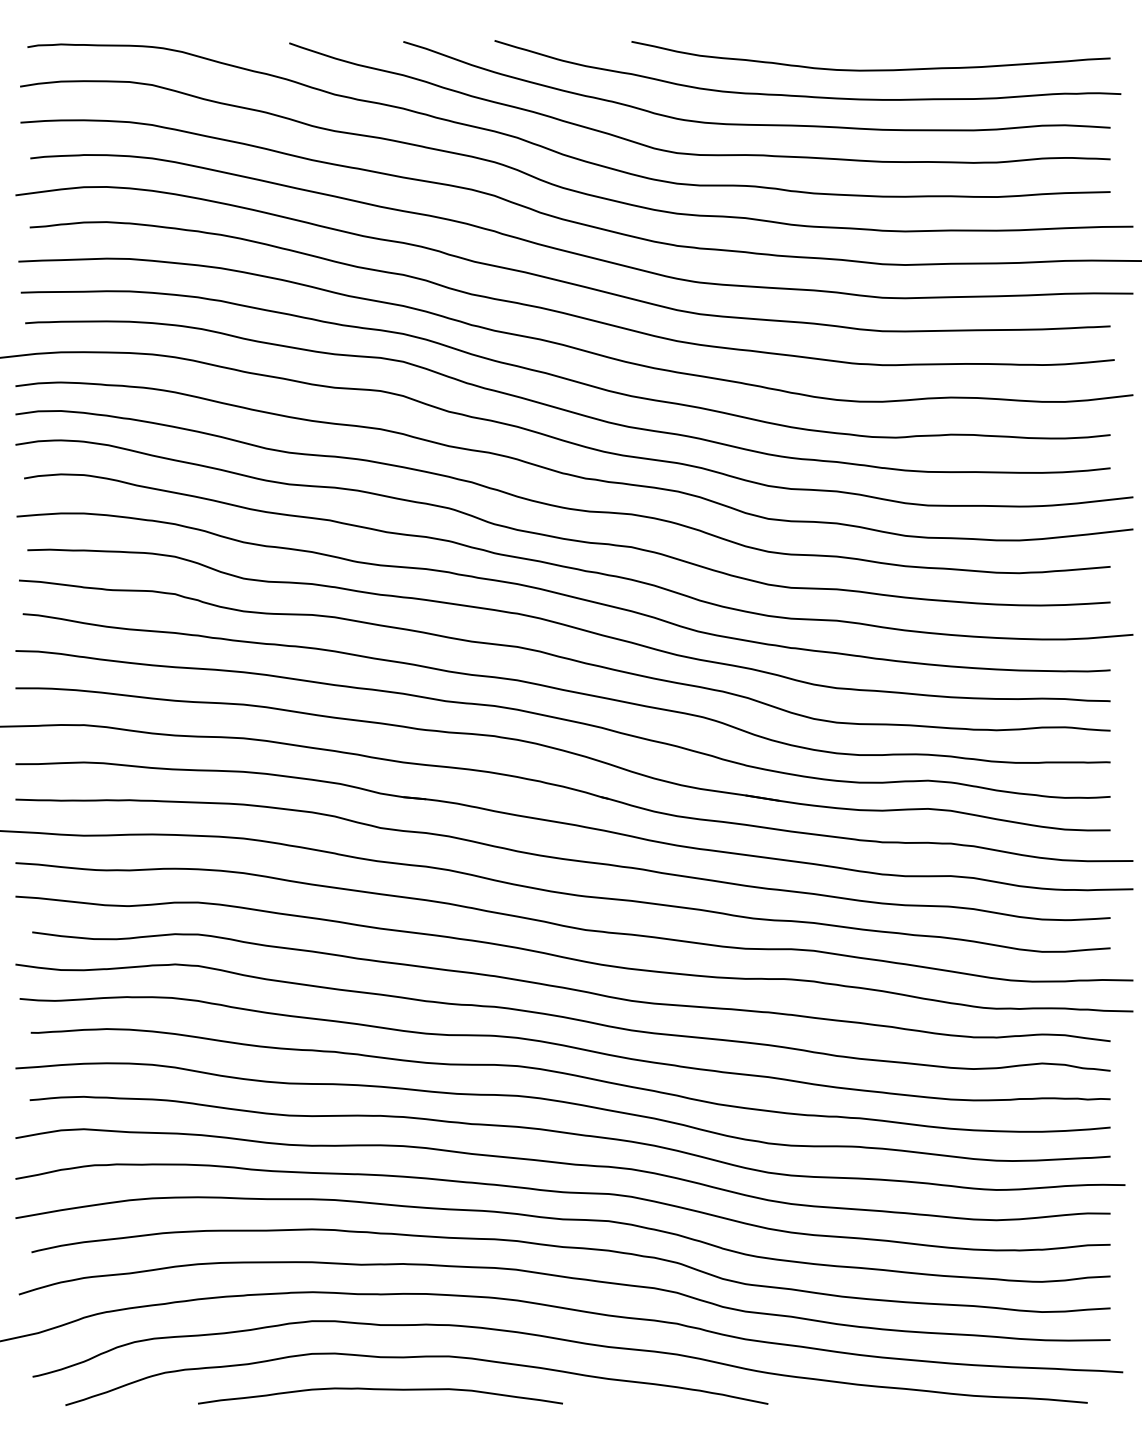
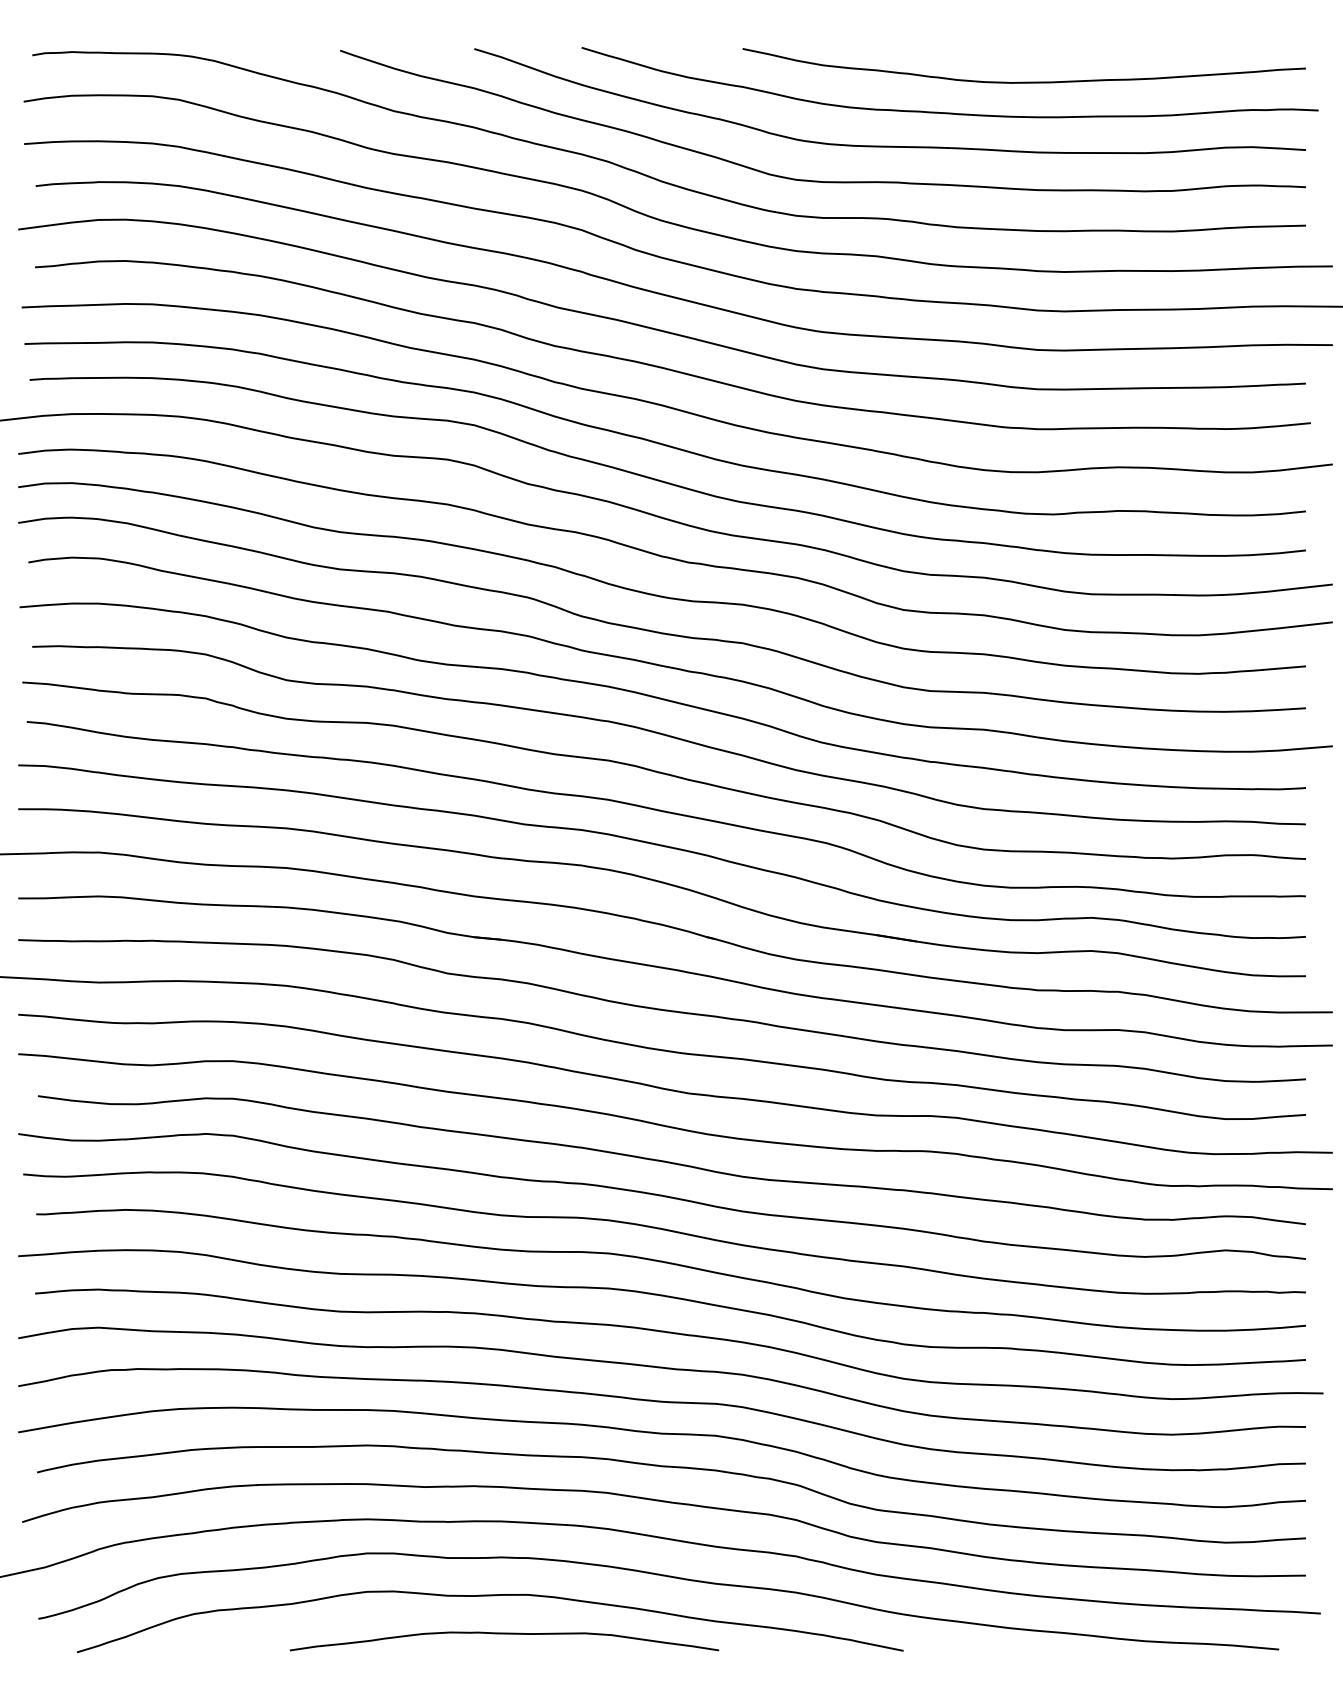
curve: (380, 1390) -> (504, 1634), moved

